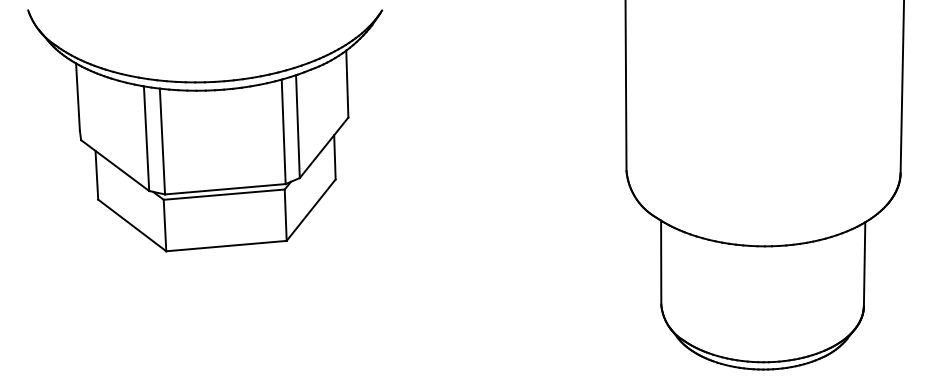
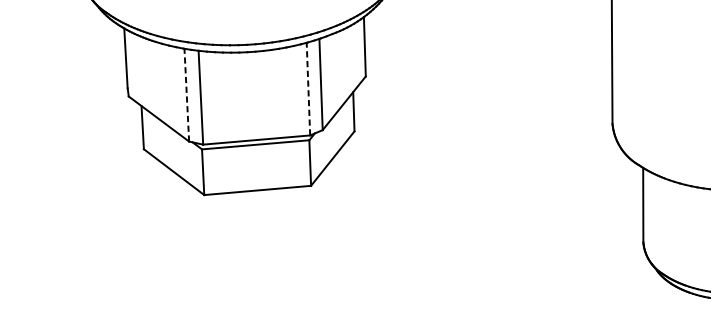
line: (283, 131) -> (308, 88), solid -> dashed
line: (146, 138) -> (186, 95), solid -> dashed

